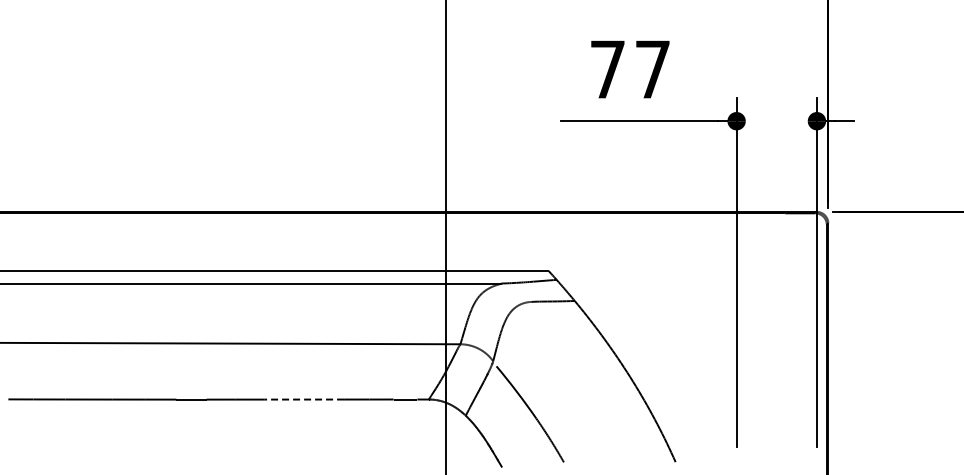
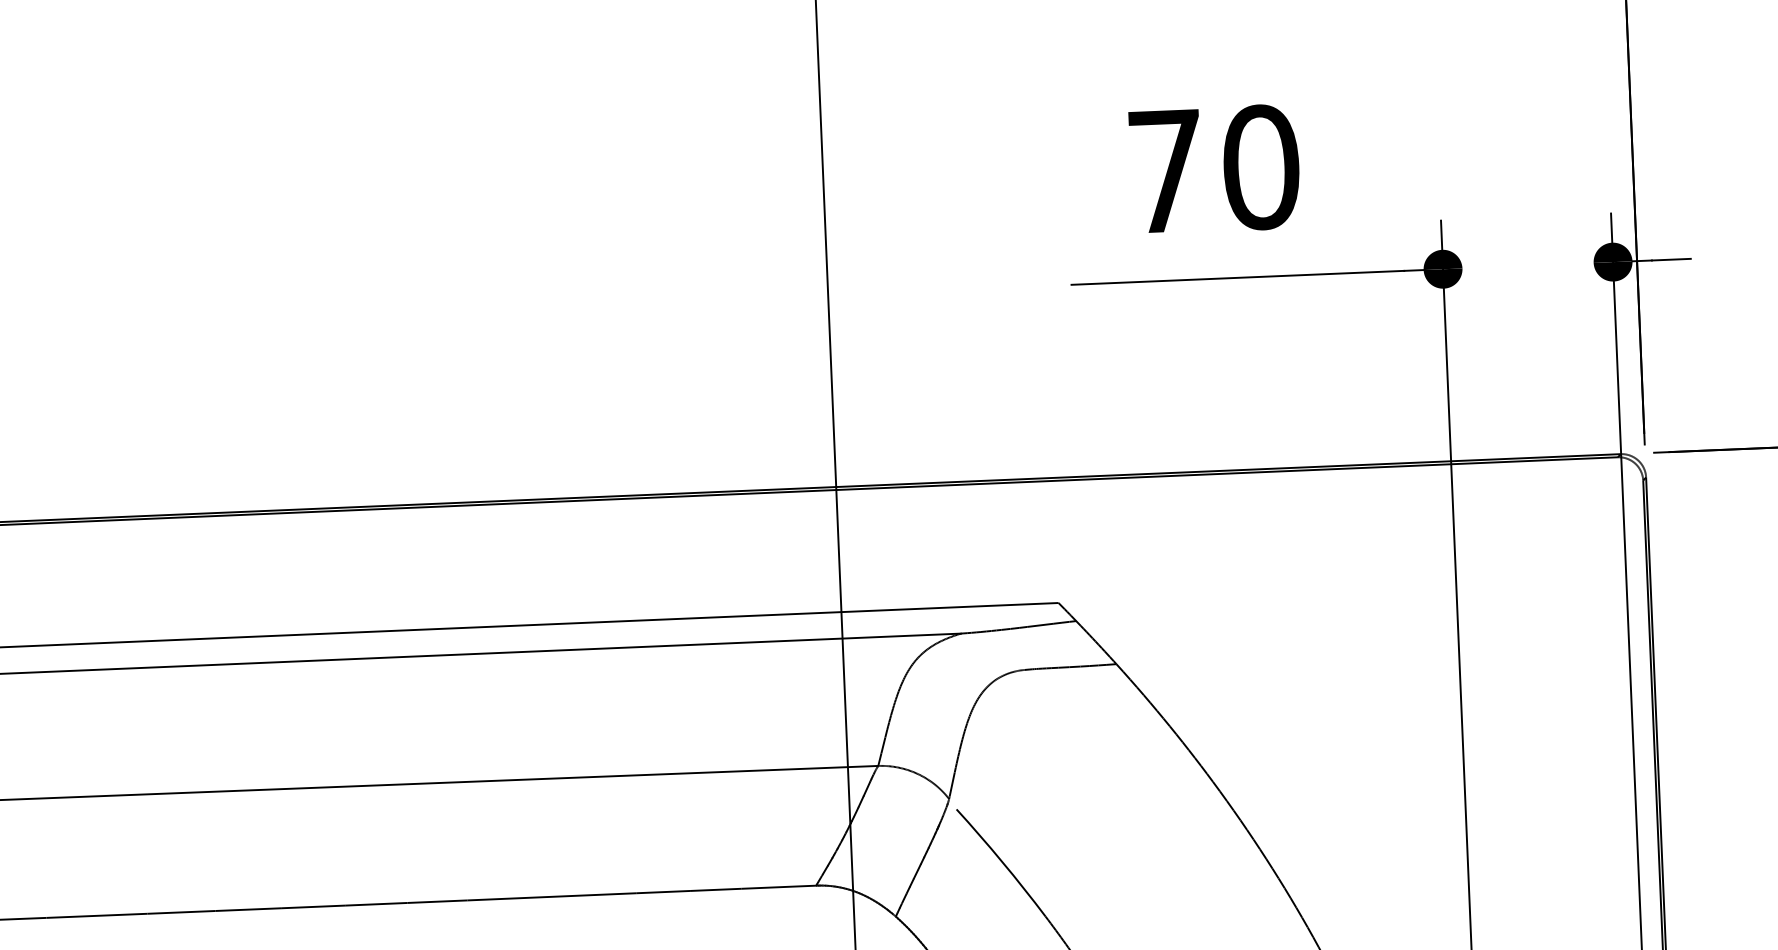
text: (652, 69) -> (1260, 167), 77 -> 70
line: (304, 399) -> (553, 896), dashed -> solid

